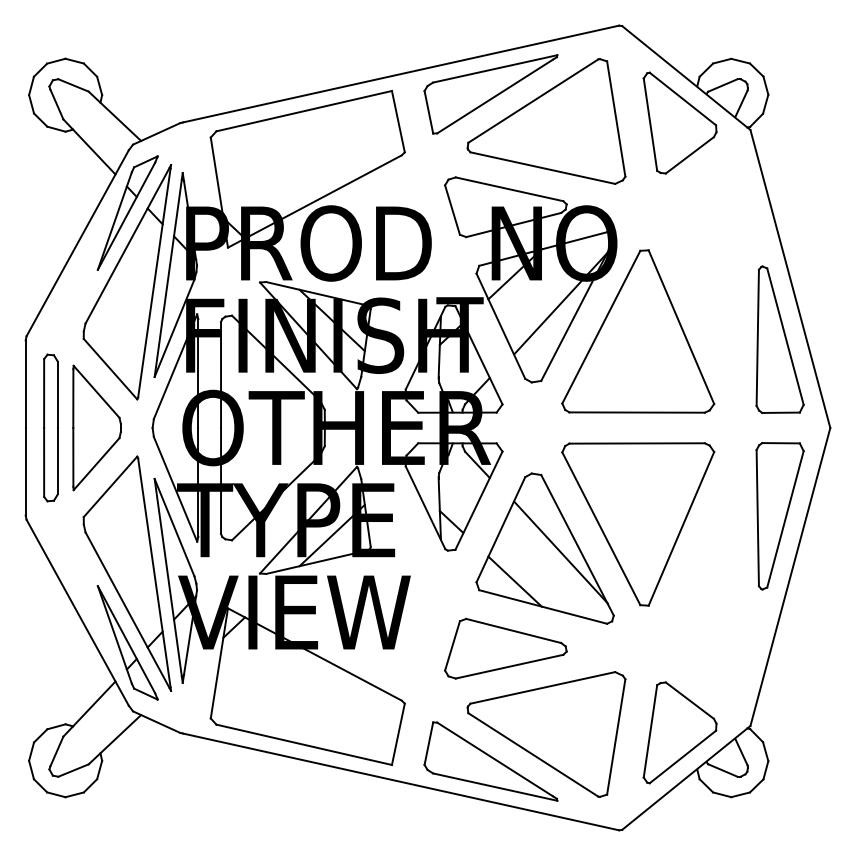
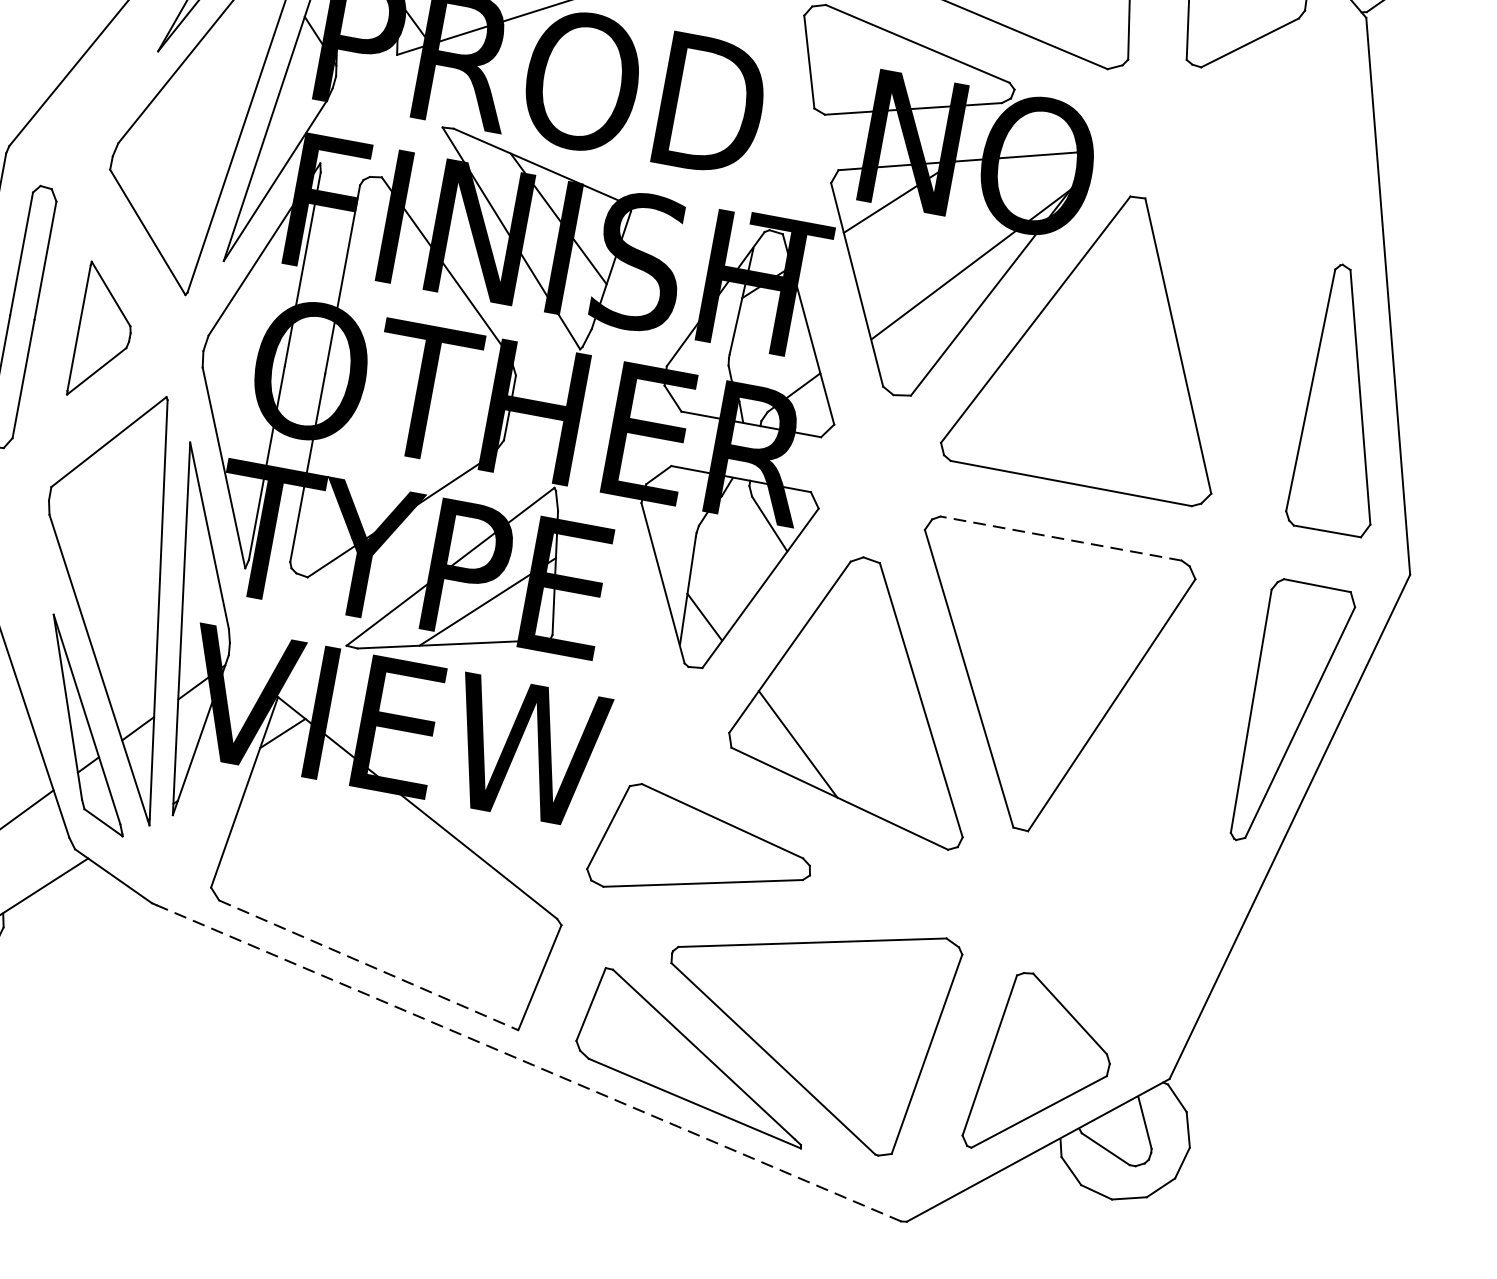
part: (96, 427) -> (103, 331), size x0.6
line: (637, 443) -> (1061, 538), solid -> dashed
line: (560, 552) -> (888, 707), removed
part: (505, 648) -> (702, 849), moved
line: (304, 744) -> (369, 964), solid -> dashed
line: (400, 781) -> (528, 1062), solid -> dashed

